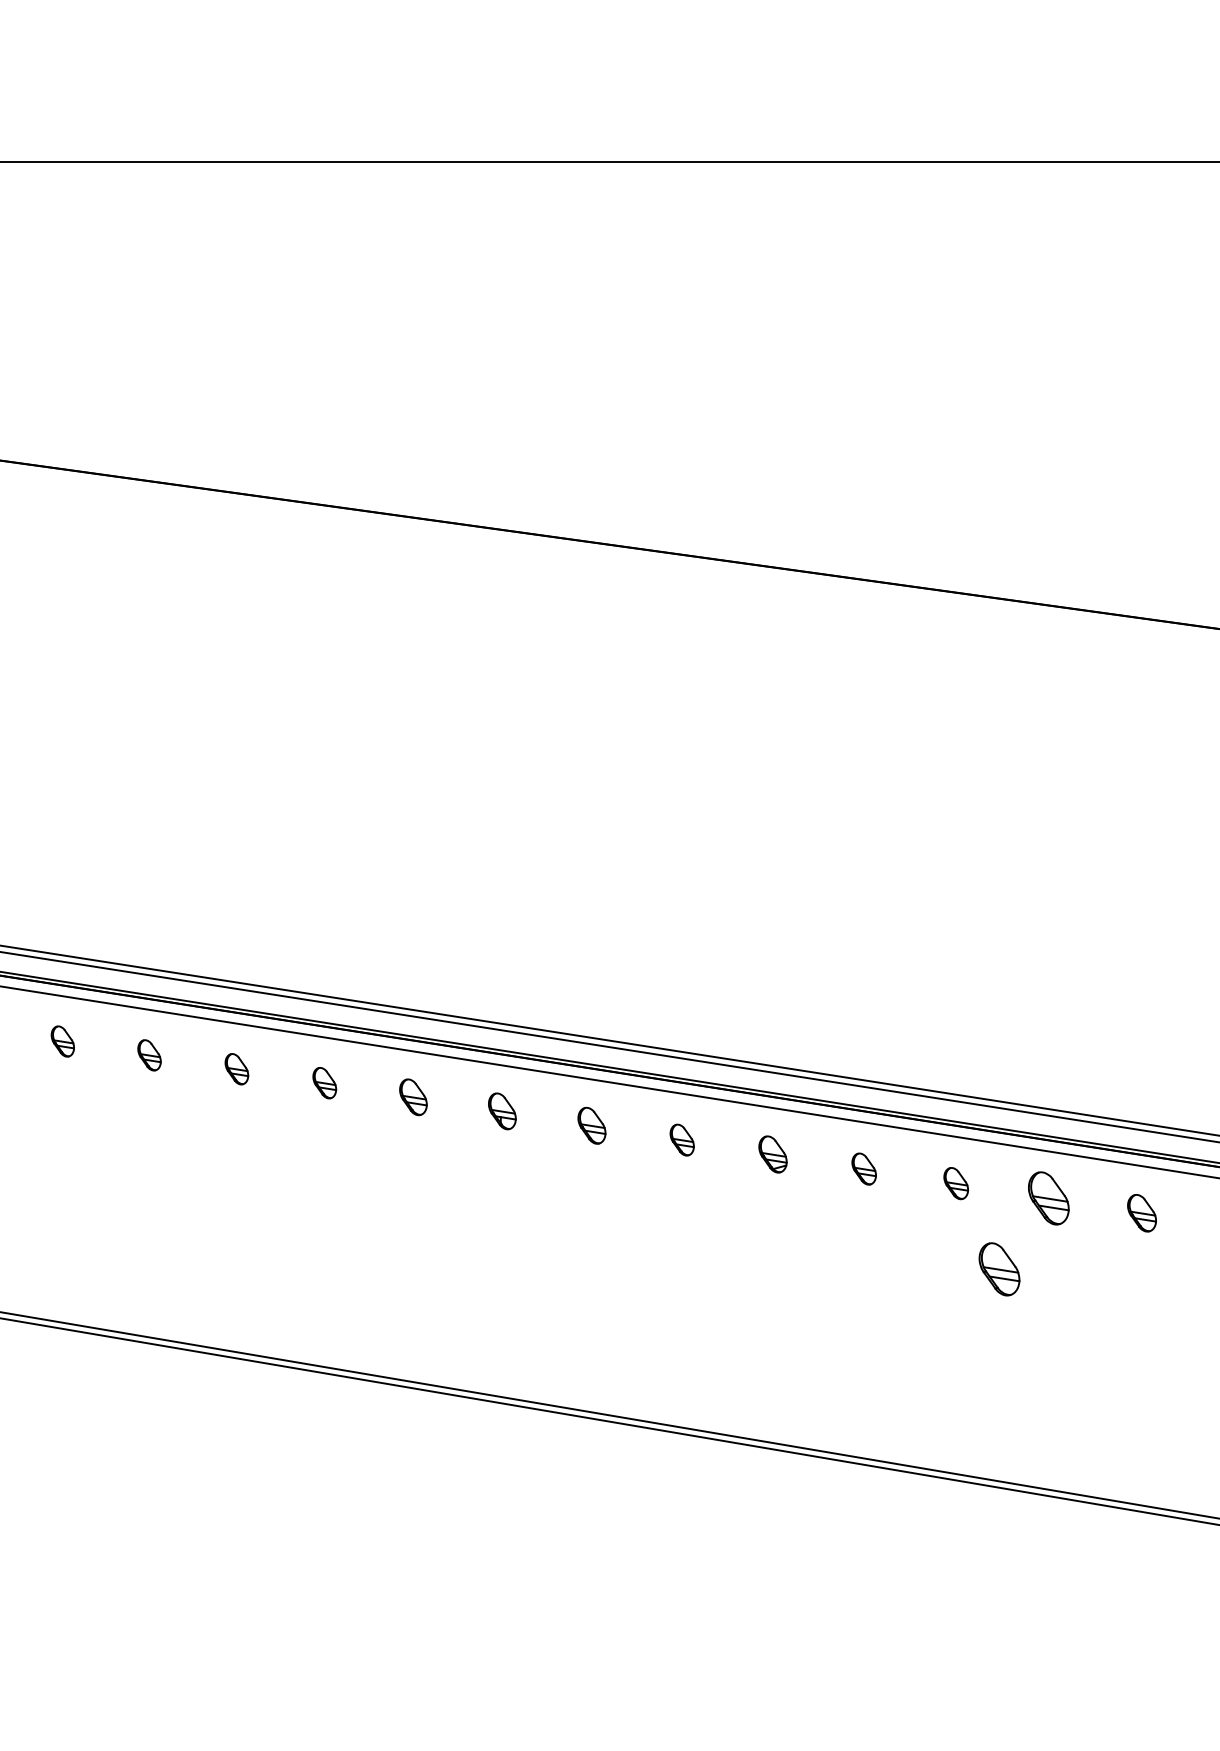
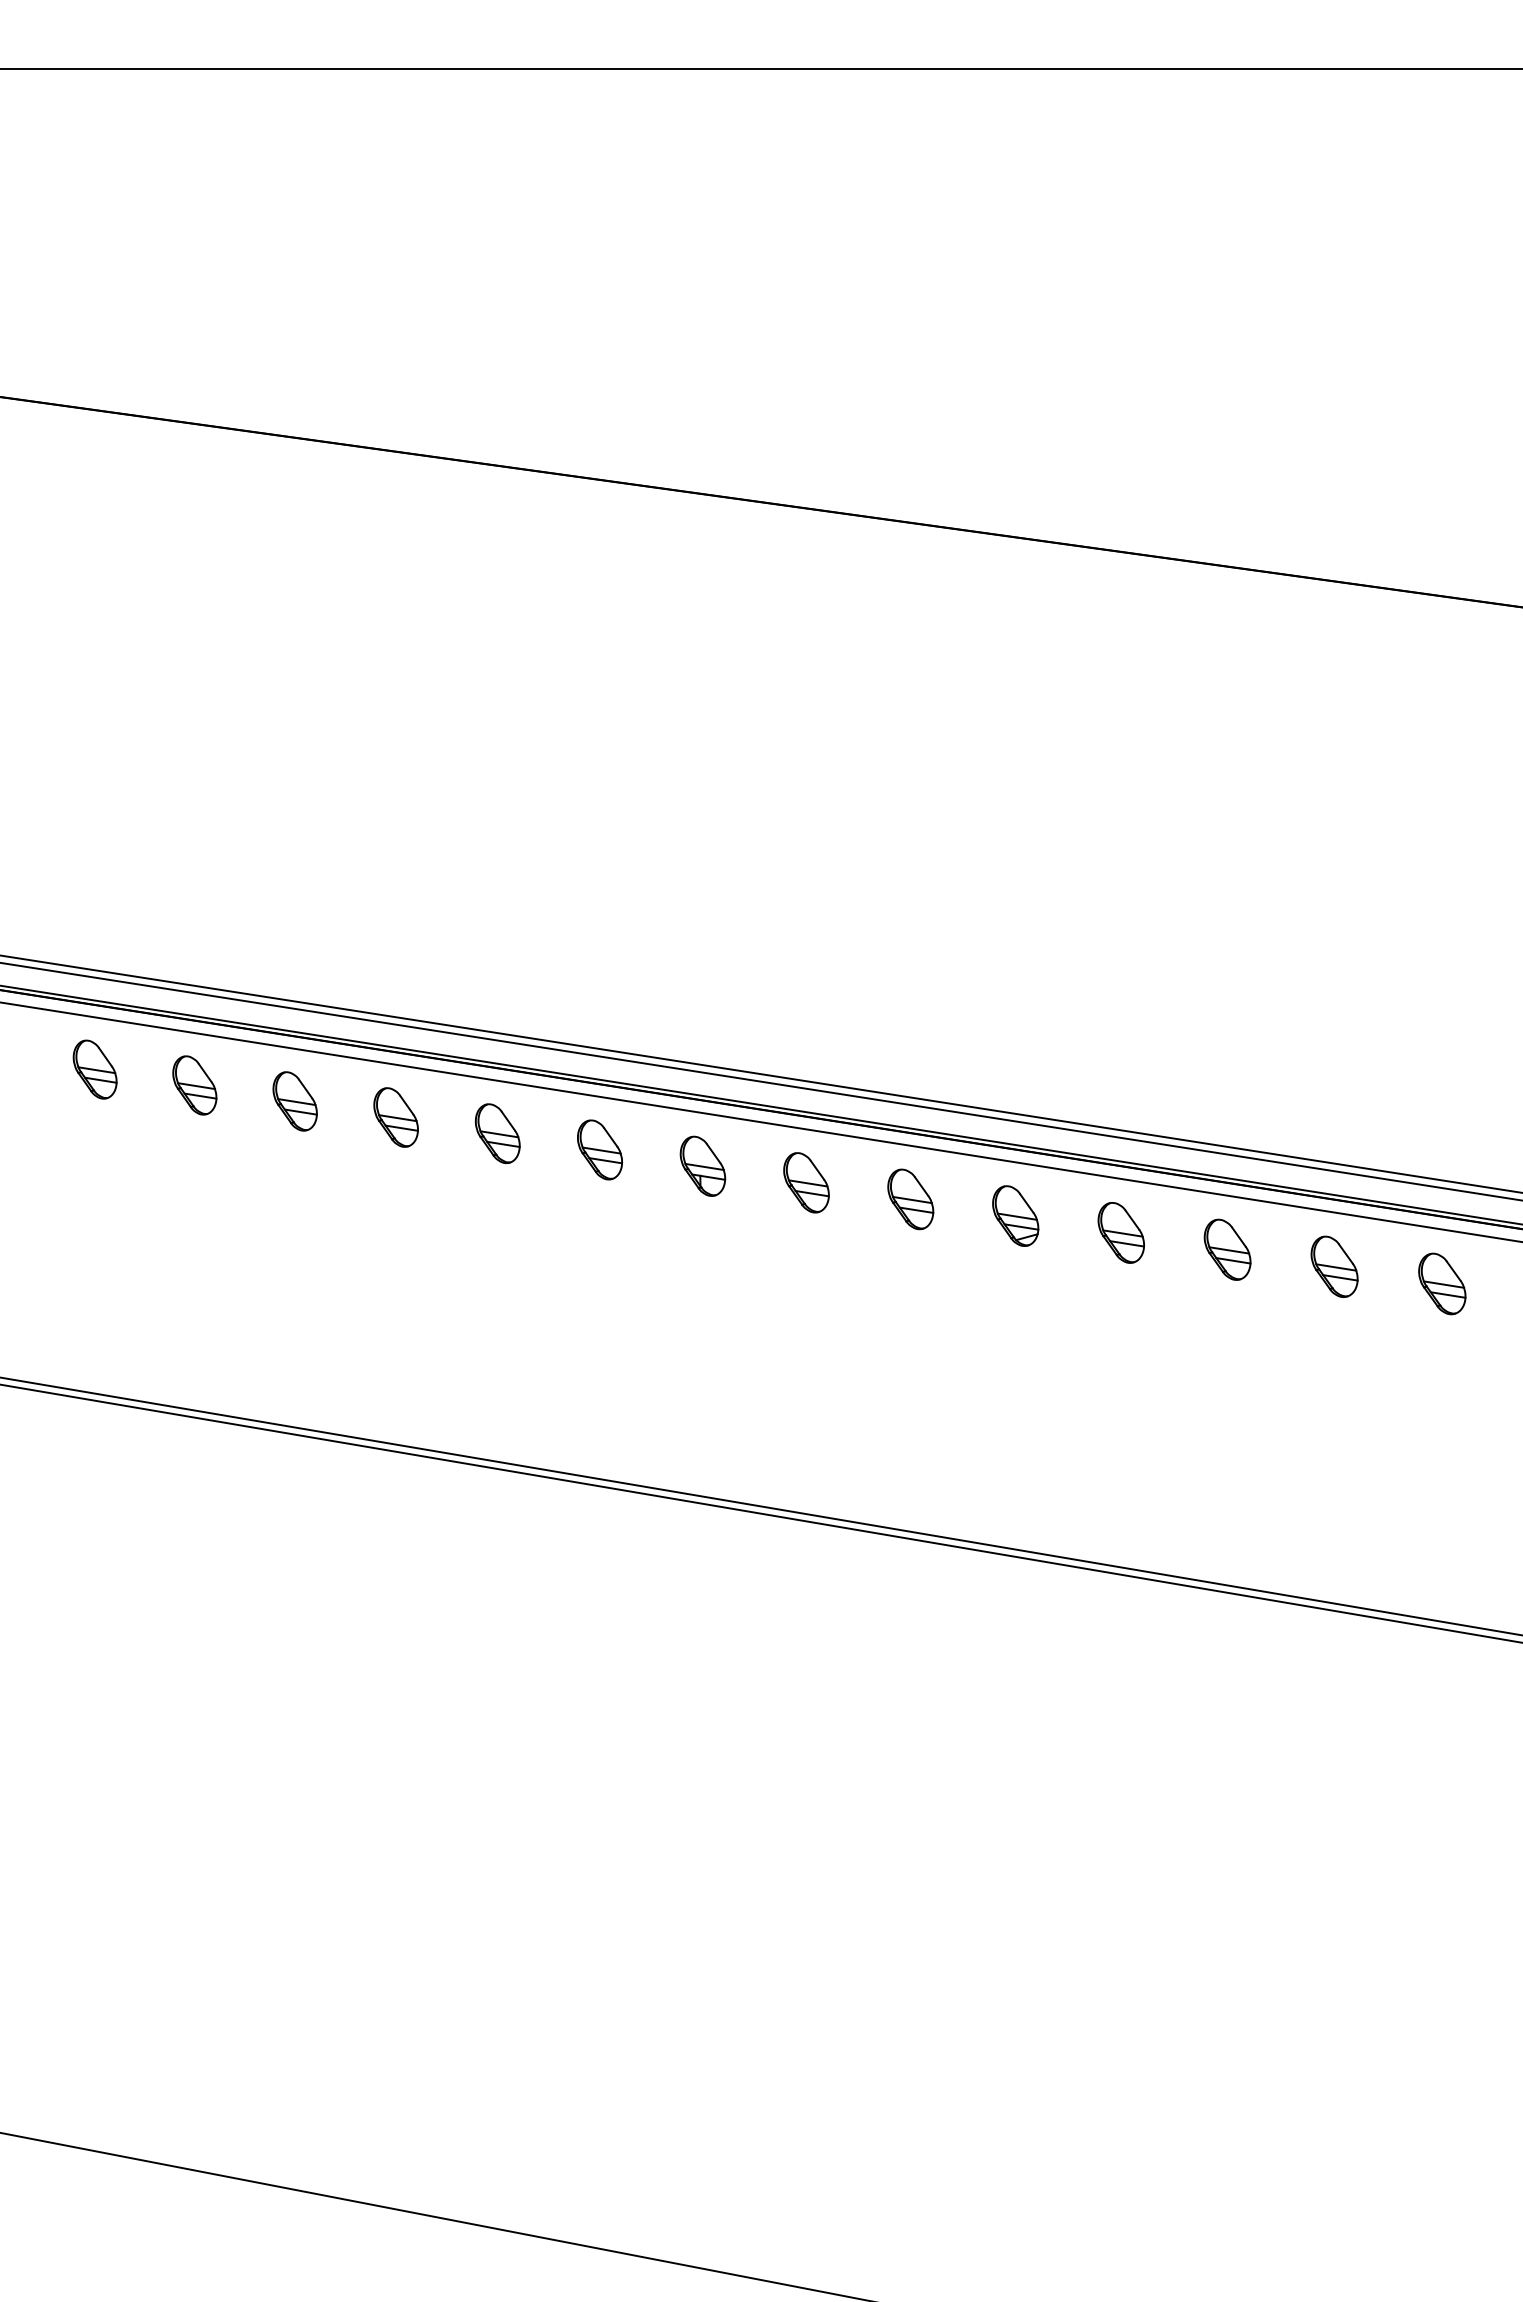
part: (62, 1041) -> (194, 1085), size x1.67
part: (149, 1055) -> (294, 1101), size x1.67
part: (236, 1069) -> (395, 1117), size x1.67
part: (324, 1083) -> (497, 1133), size x1.67
part: (413, 1096) -> (600, 1149), size x1.43
part: (501, 1110) -> (702, 1165), size x1.43
part: (591, 1125) -> (806, 1182), size x1.43
part: (681, 1140) -> (910, 1199), size x1.67
part: (772, 1154) -> (1015, 1215), size x1.43
part: (863, 1168) -> (1120, 1232), size x1.67
part: (956, 1183) -> (1227, 1249), size x1.67
part: (1142, 1212) -> (1442, 1283), size x1.43
part: (999, 1269) -> (1277, 1348), removed

